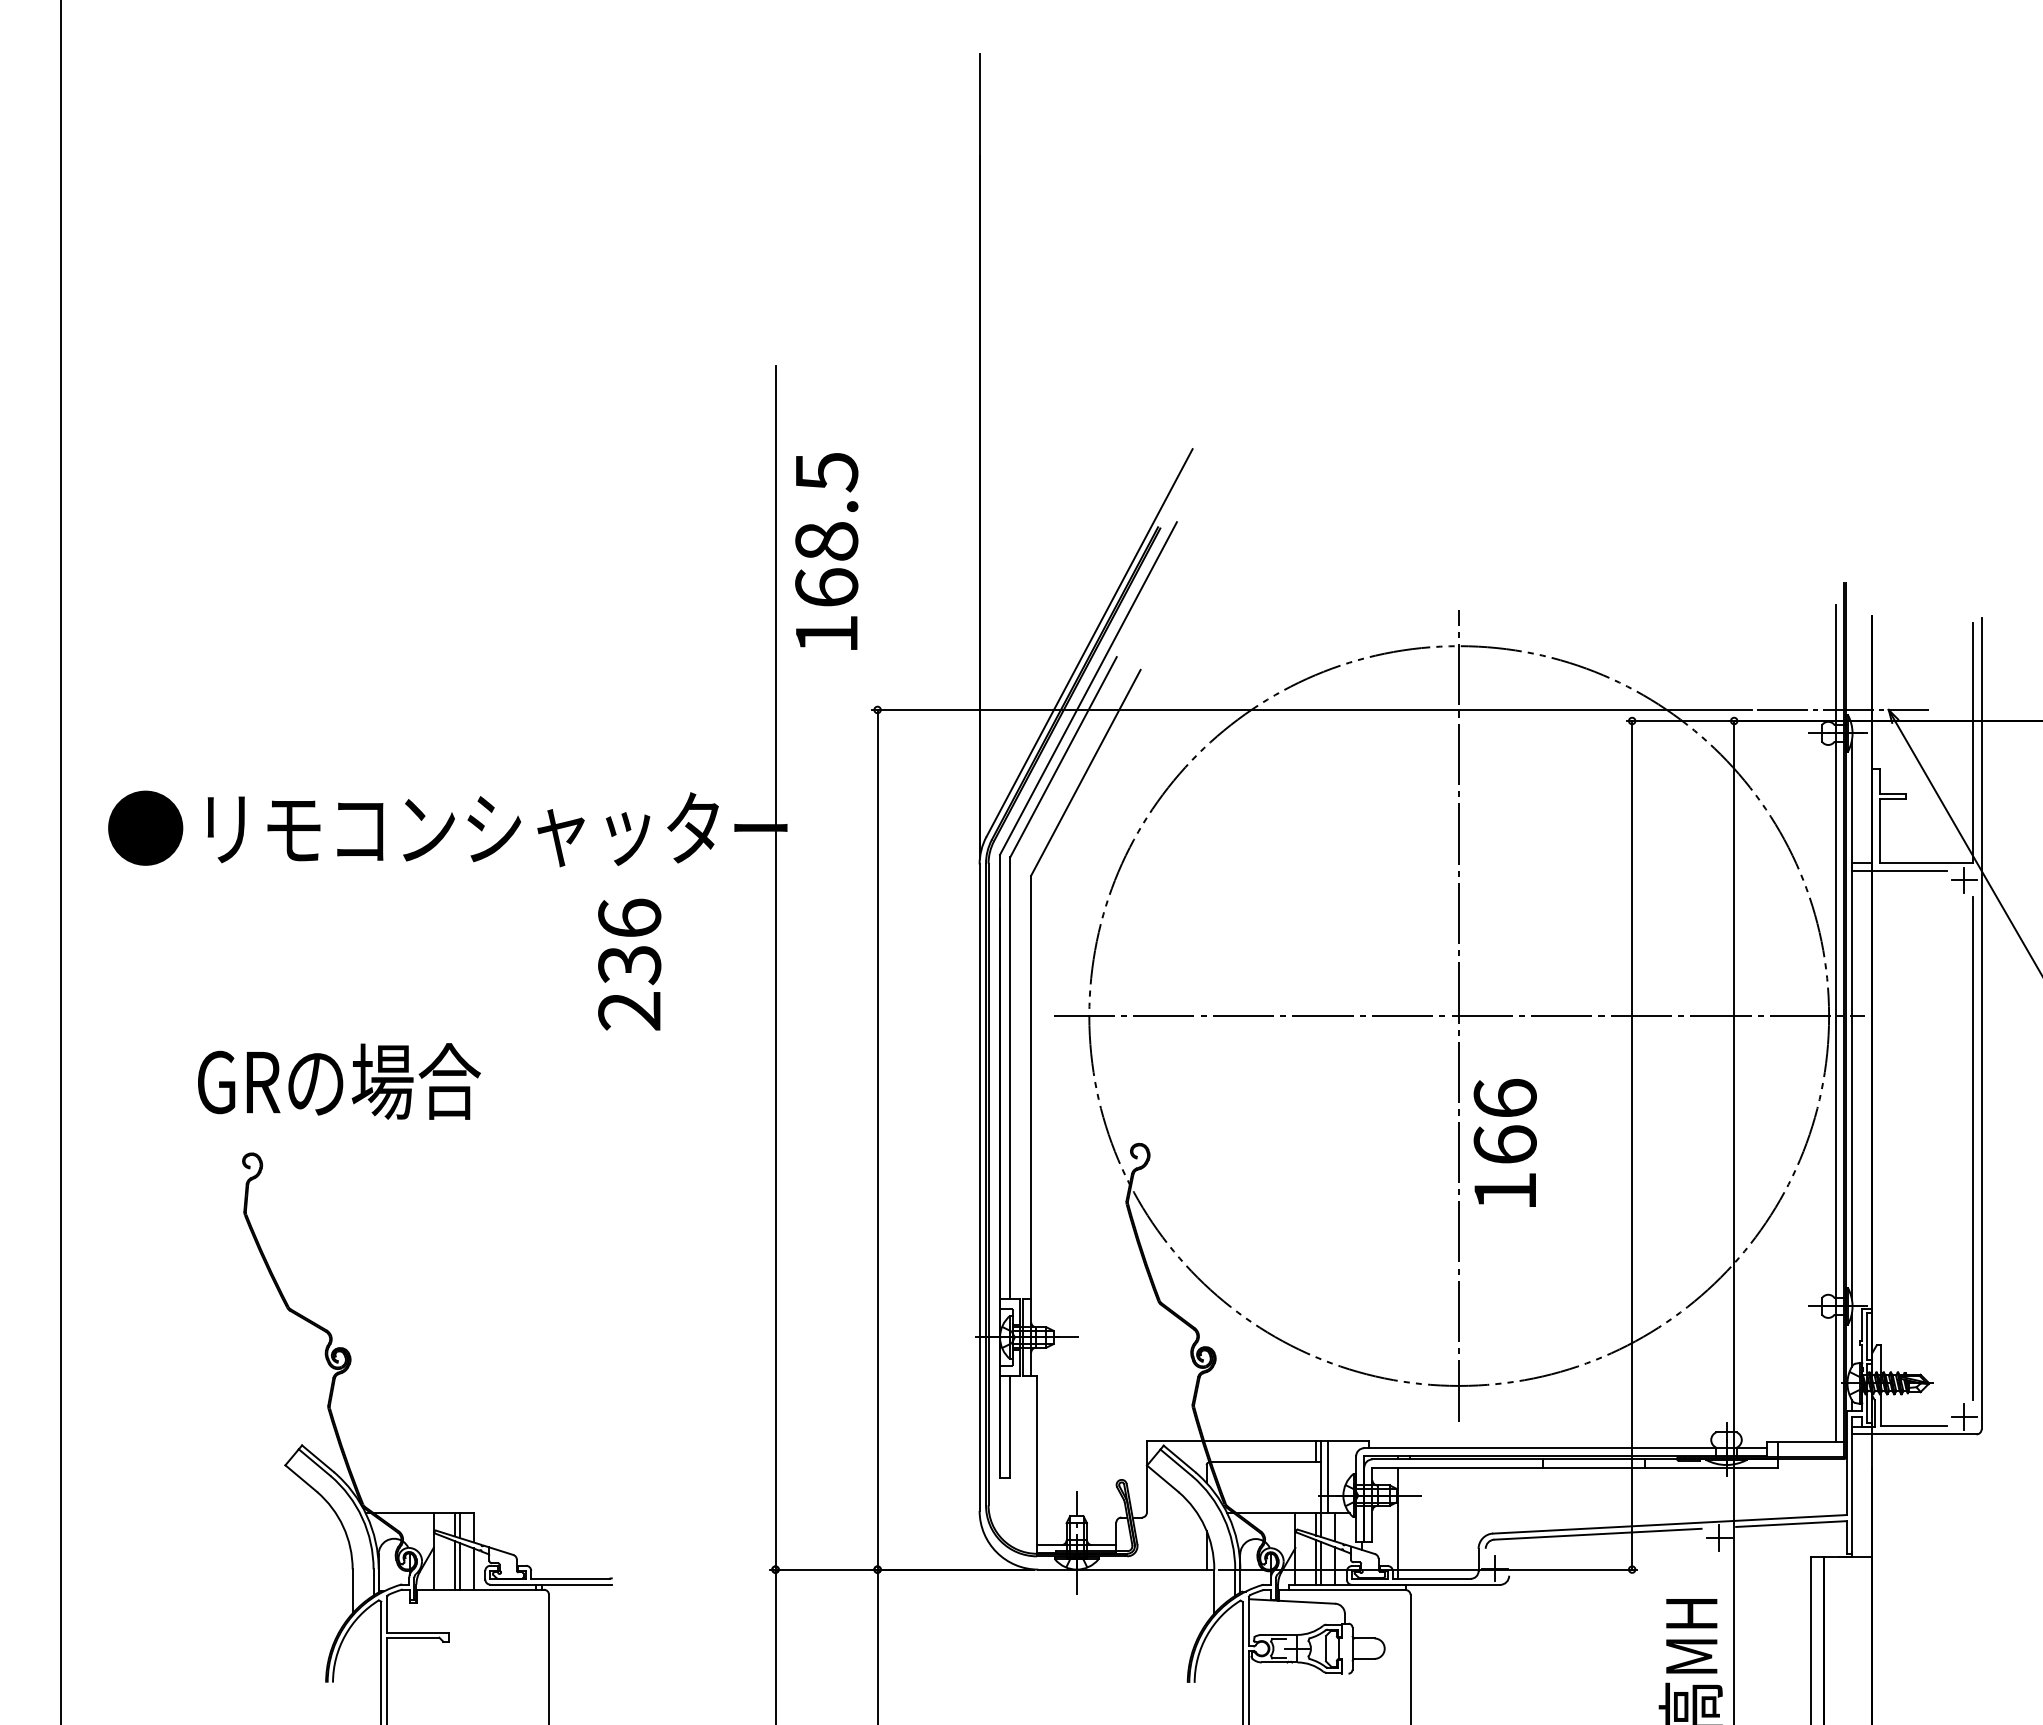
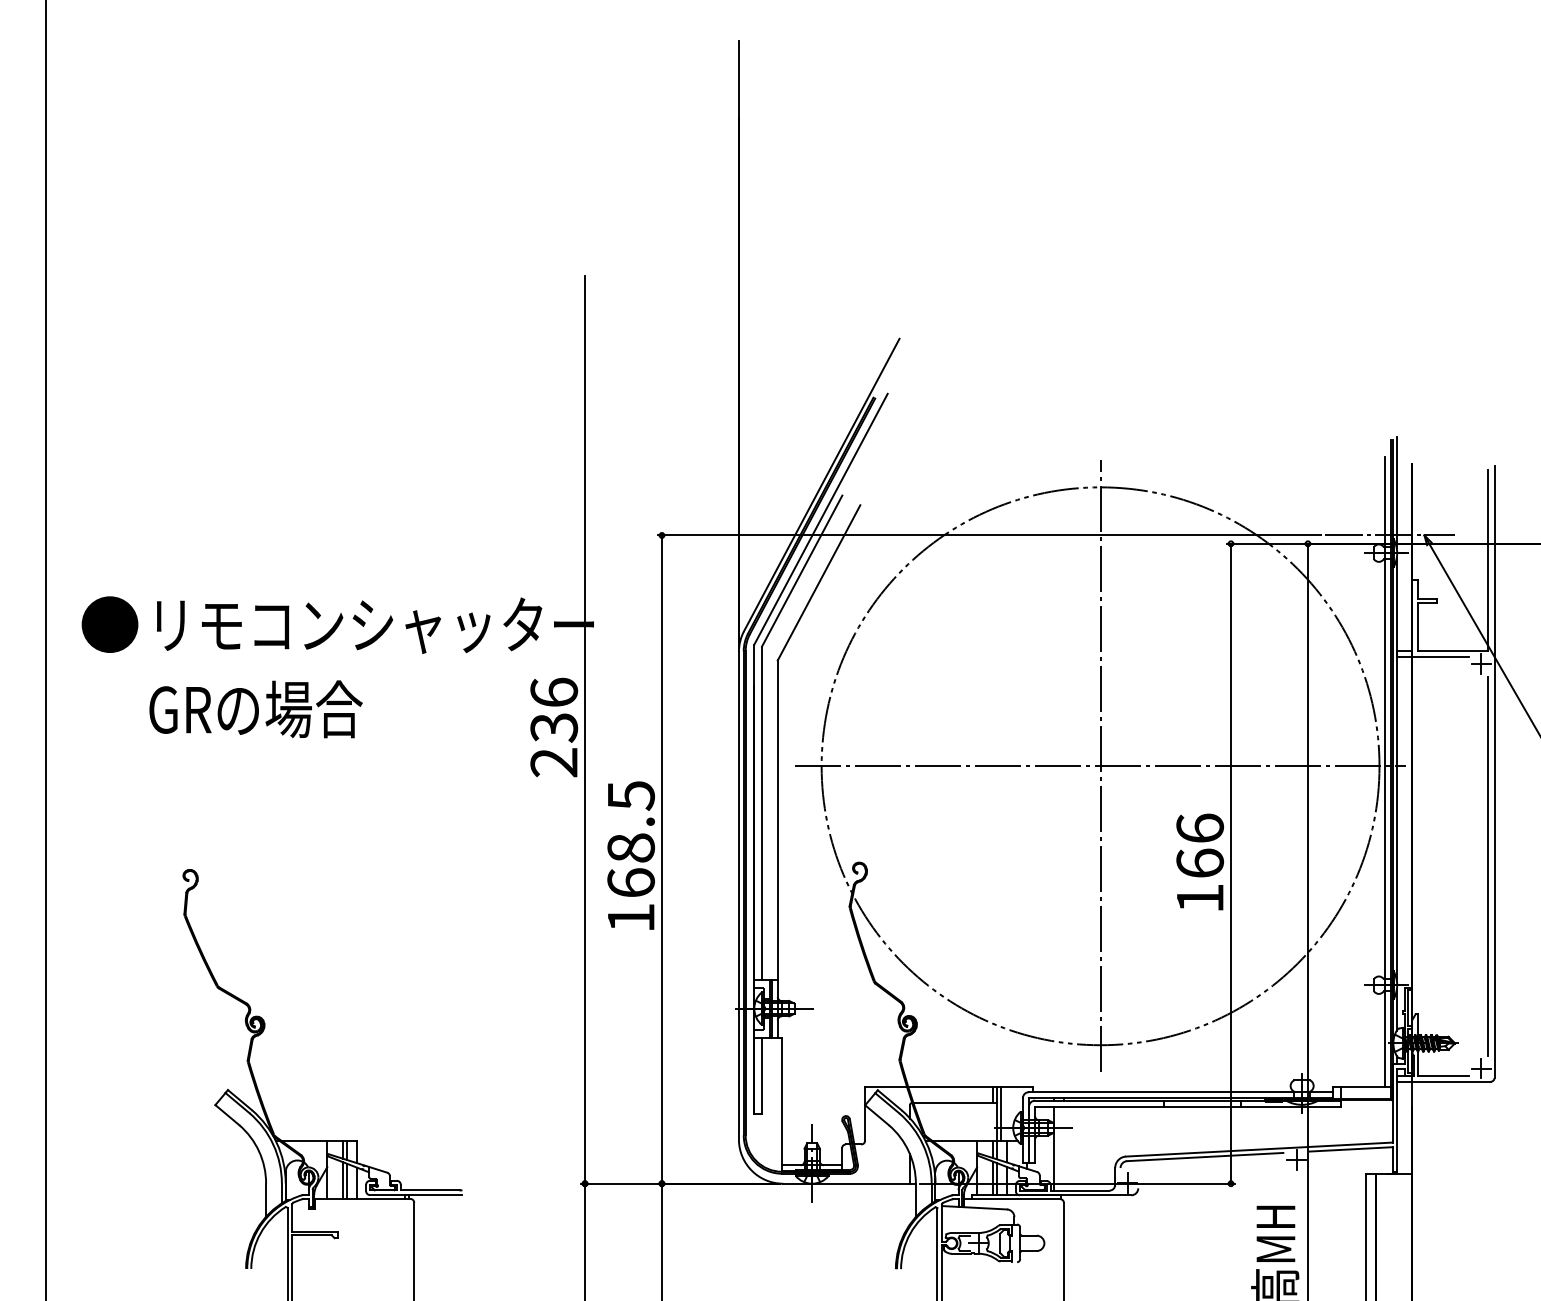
text: (826, 551) -> (630, 855), moved
line: (1852, 652) -> (1397, 492), added
text: (629, 964) -> (554, 727), moved
text: (339, 1081) -> (256, 709), moved
text: (1504, 1142) -> (1199, 861), moved

